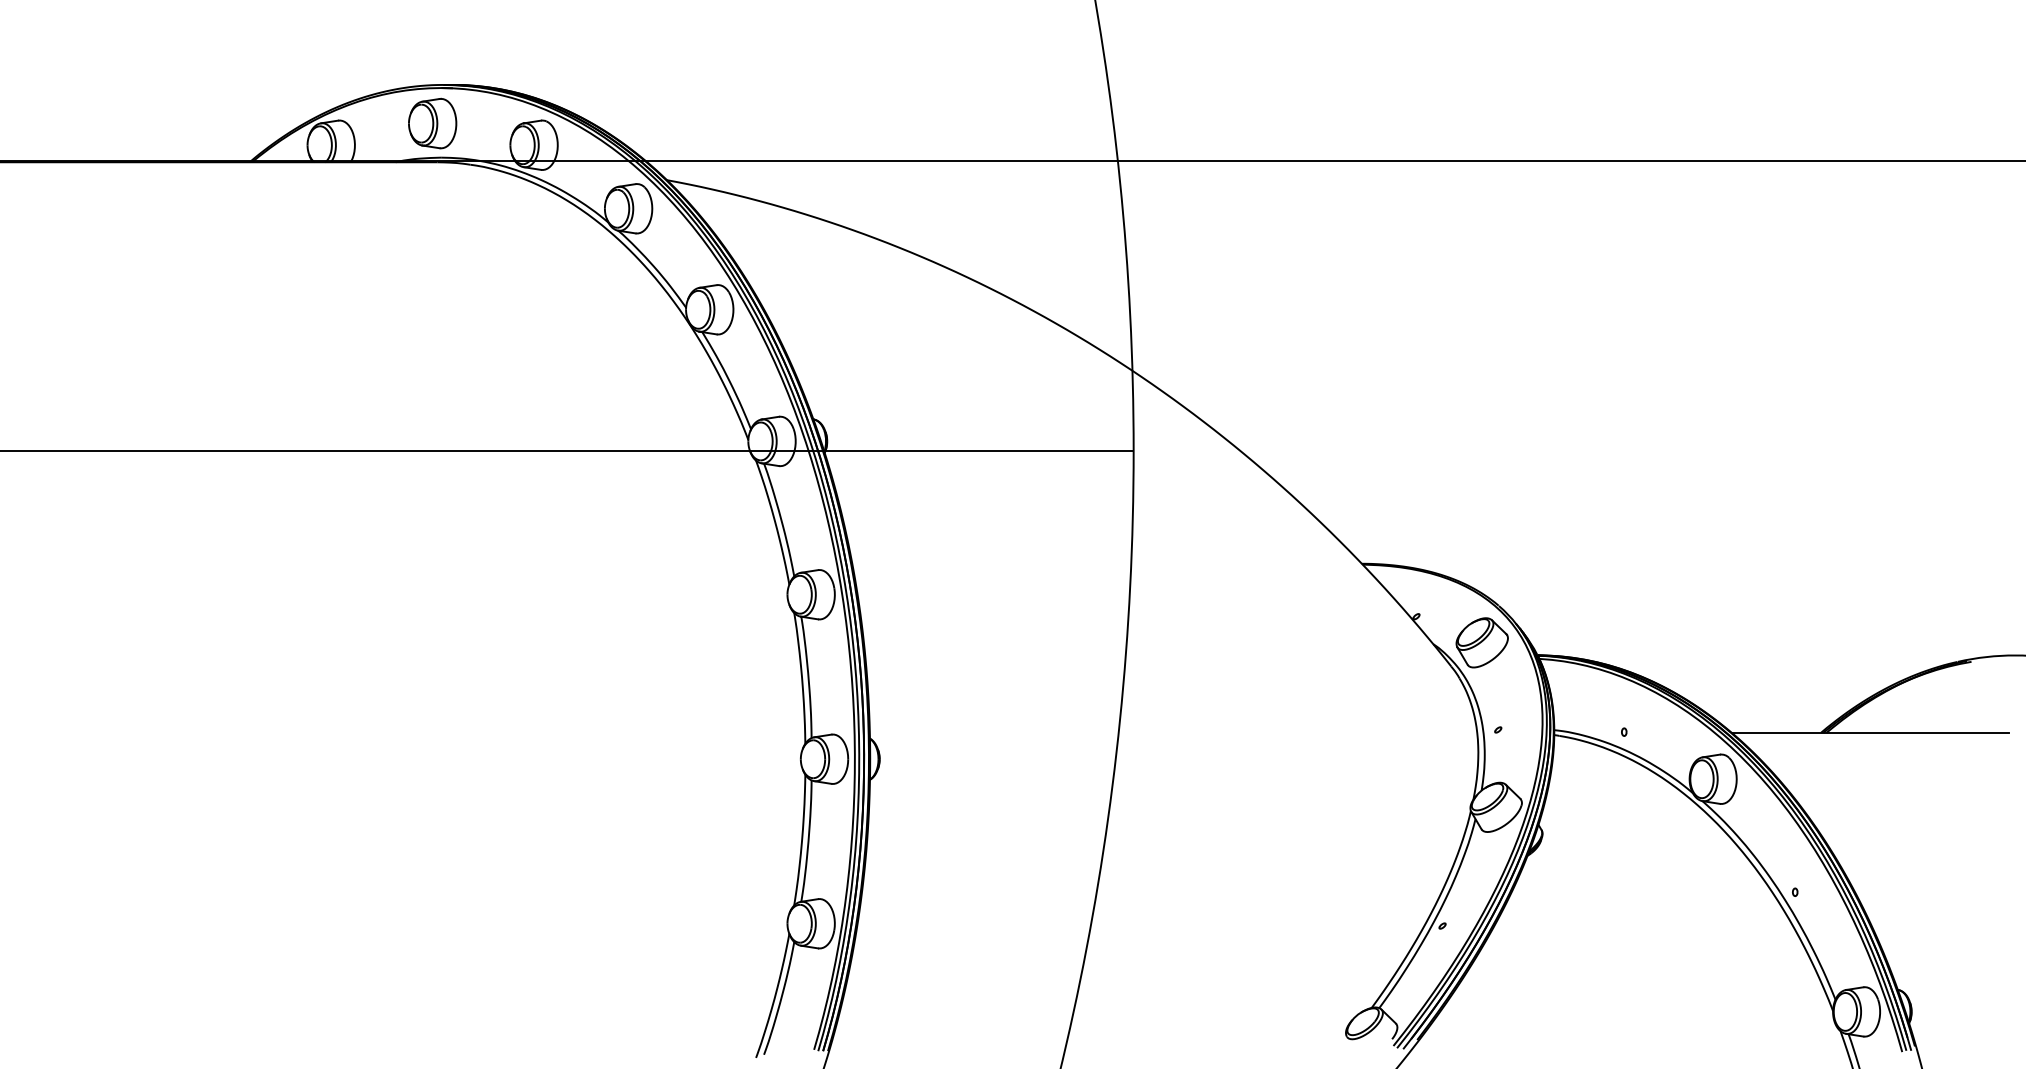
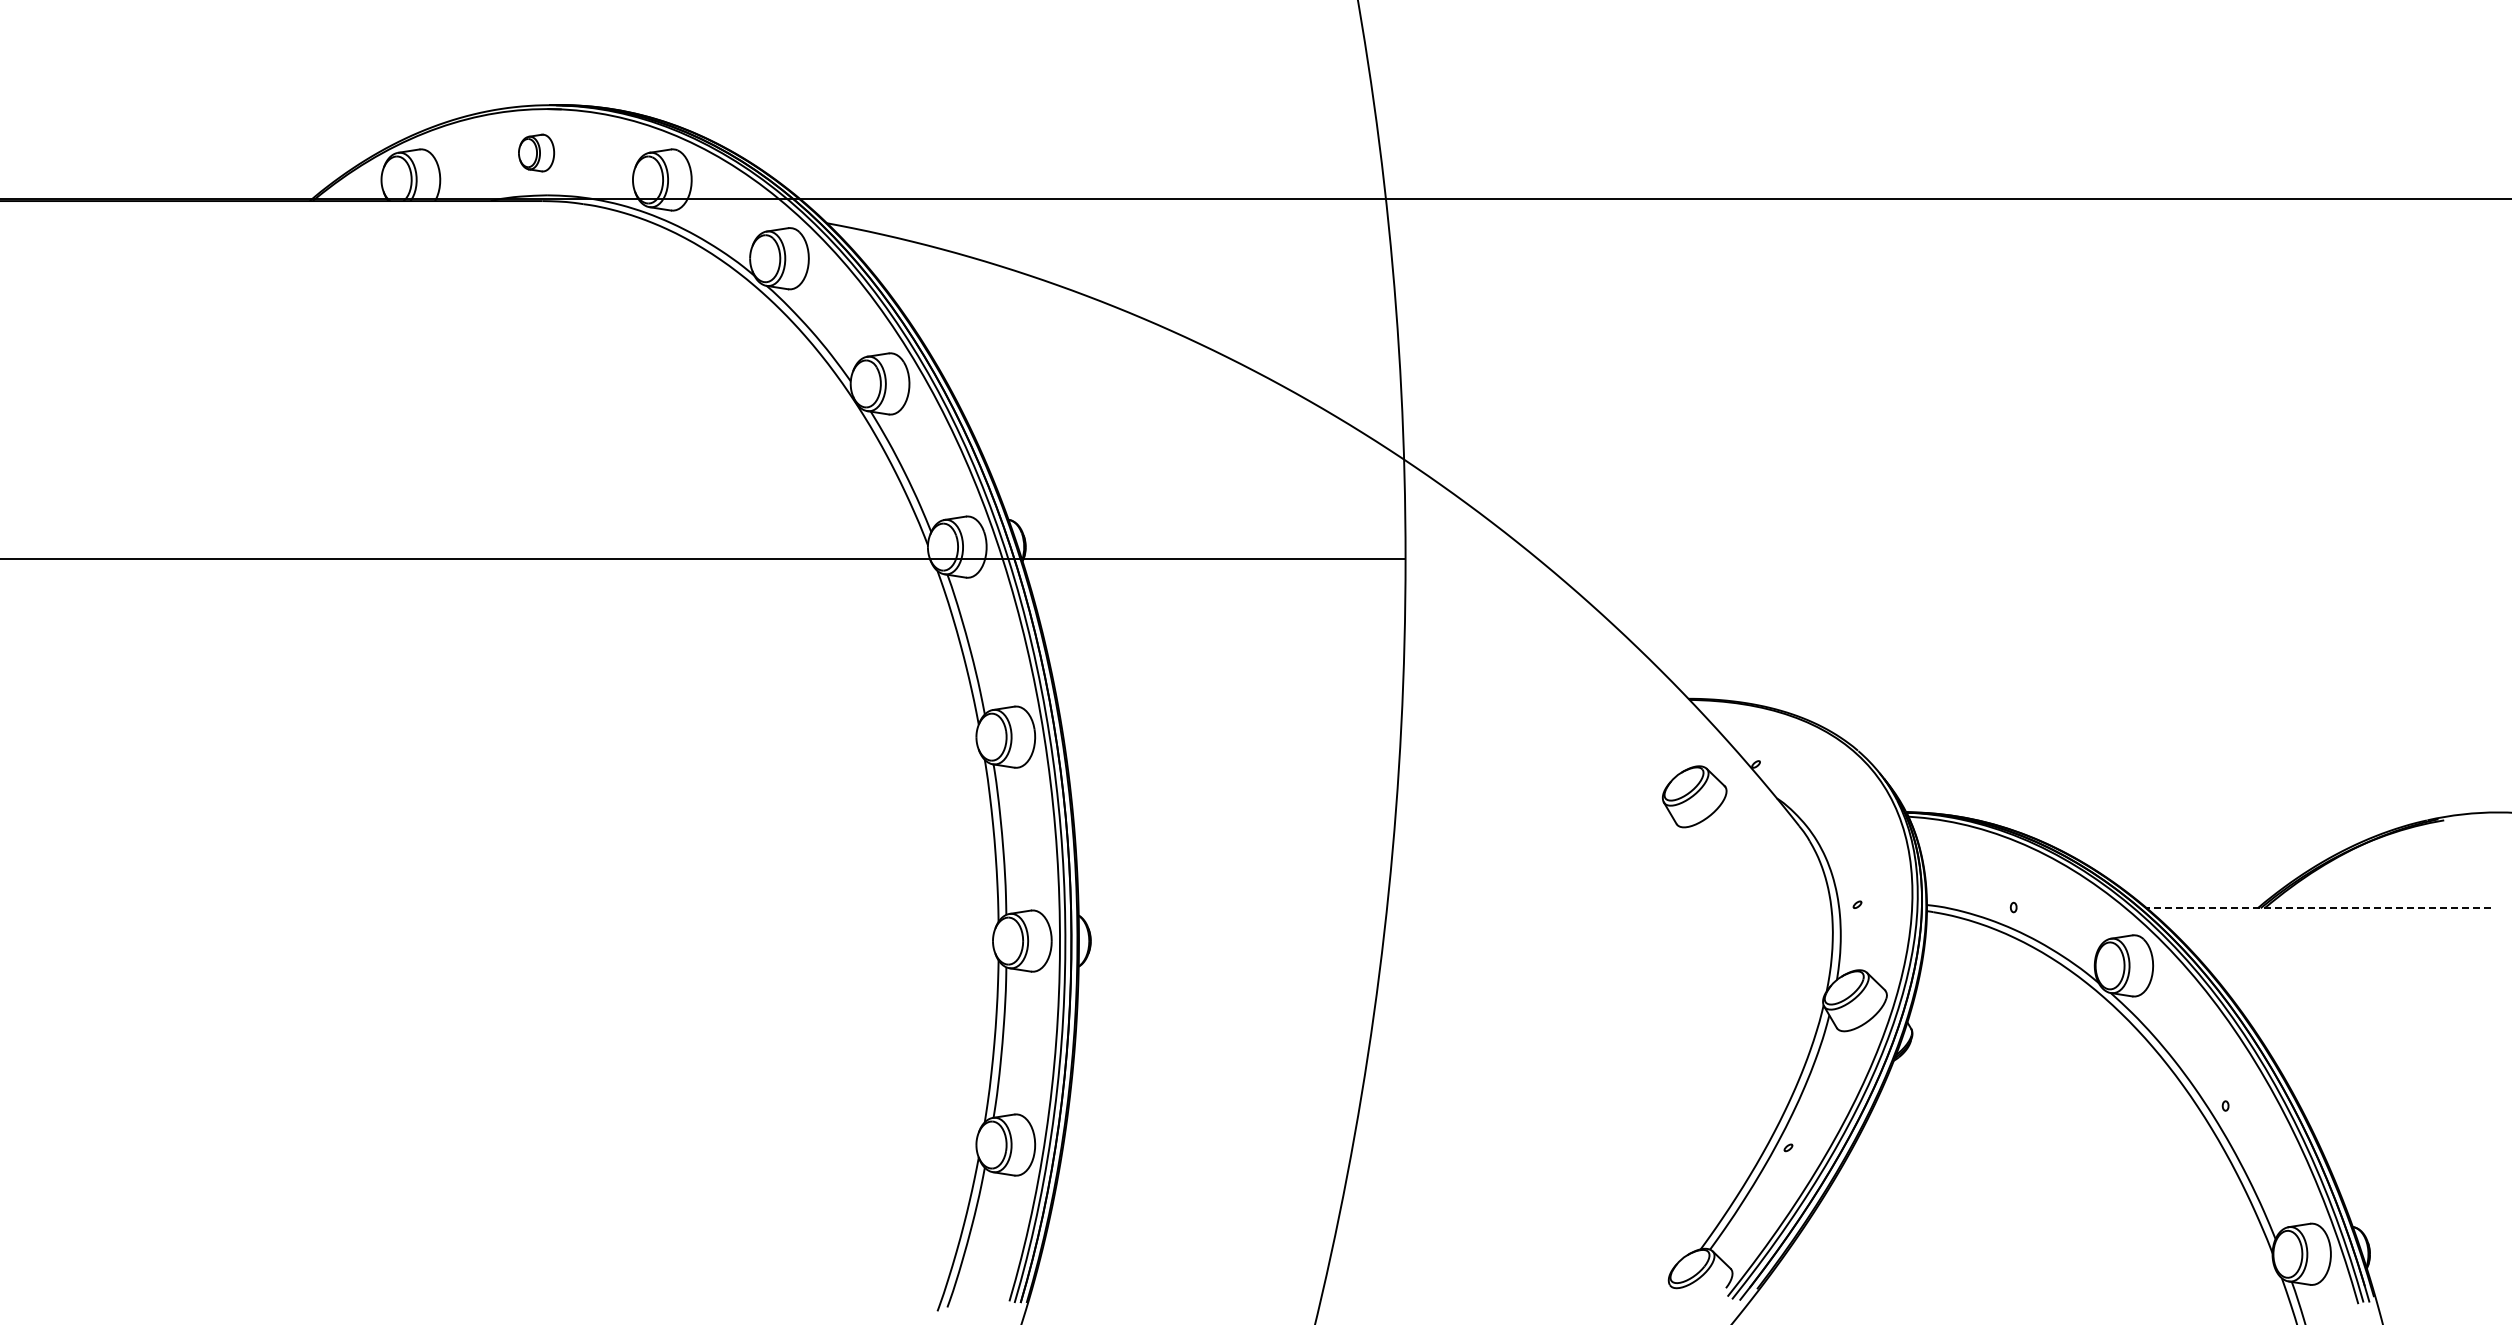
part: (432, 123) -> (536, 152), size x0.6
part: (1482, 642) -> (1694, 796), moved
line: (1870, 732) -> (2318, 908), solid -> dashed

